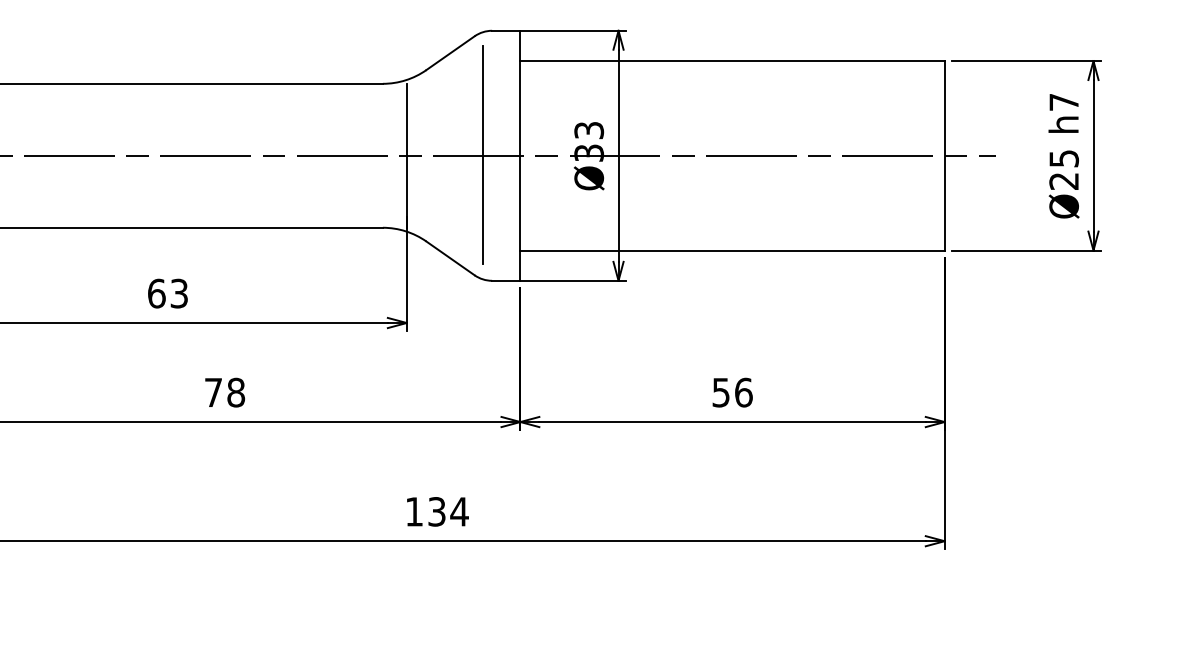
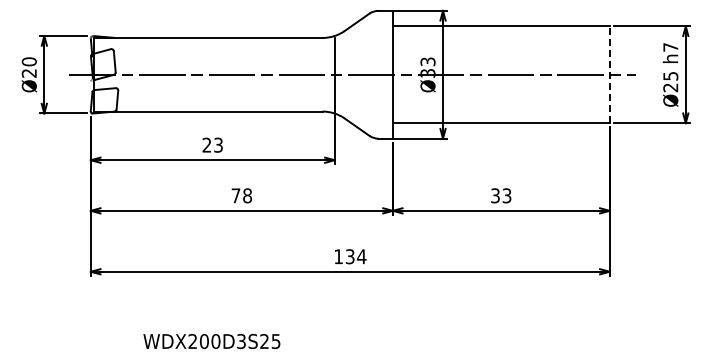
line: (482, 155) -> (373, 74), removed
line: (944, 155) -> (609, 74), solid -> dashed
text: (155, 292) -> (206, 144), 63 -> 23
text: (732, 392) -> (501, 195), 56 -> 33

